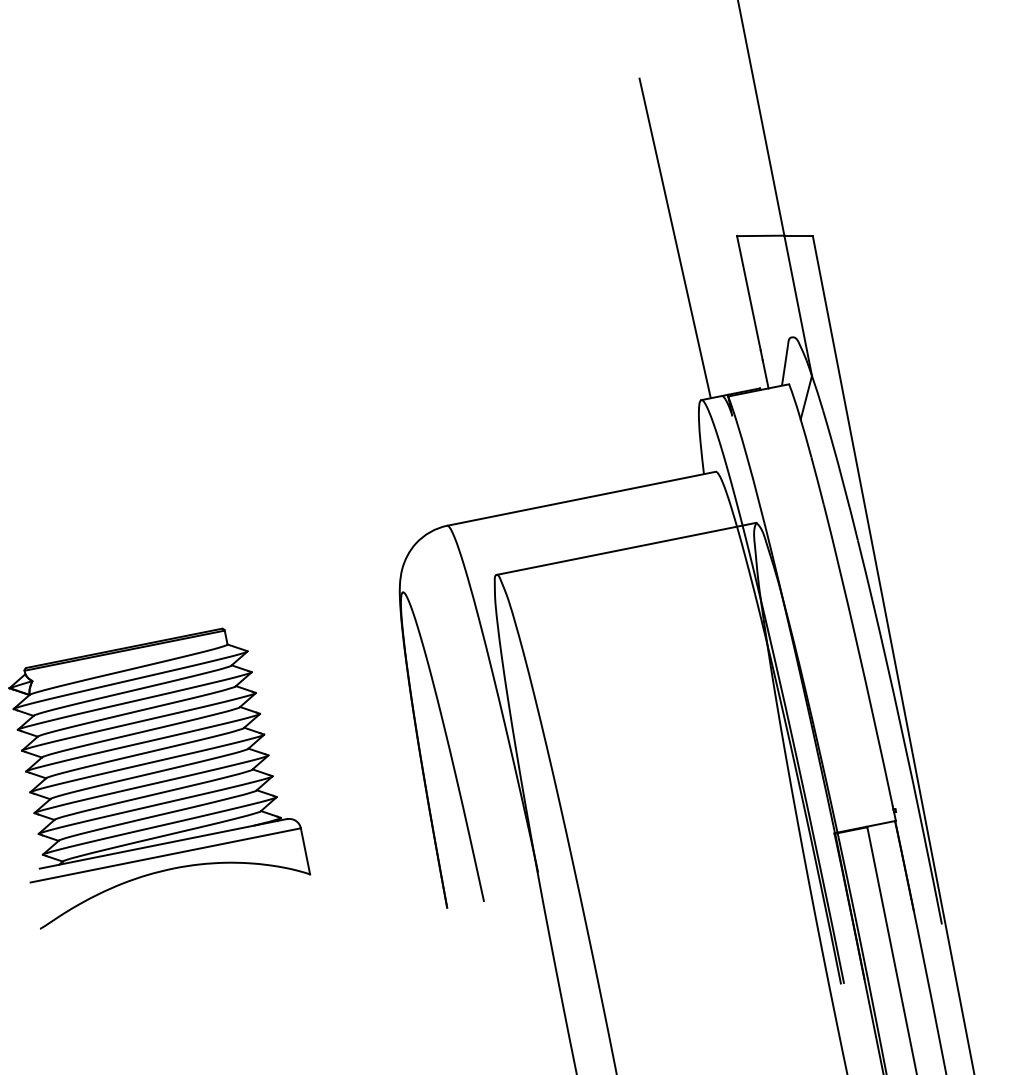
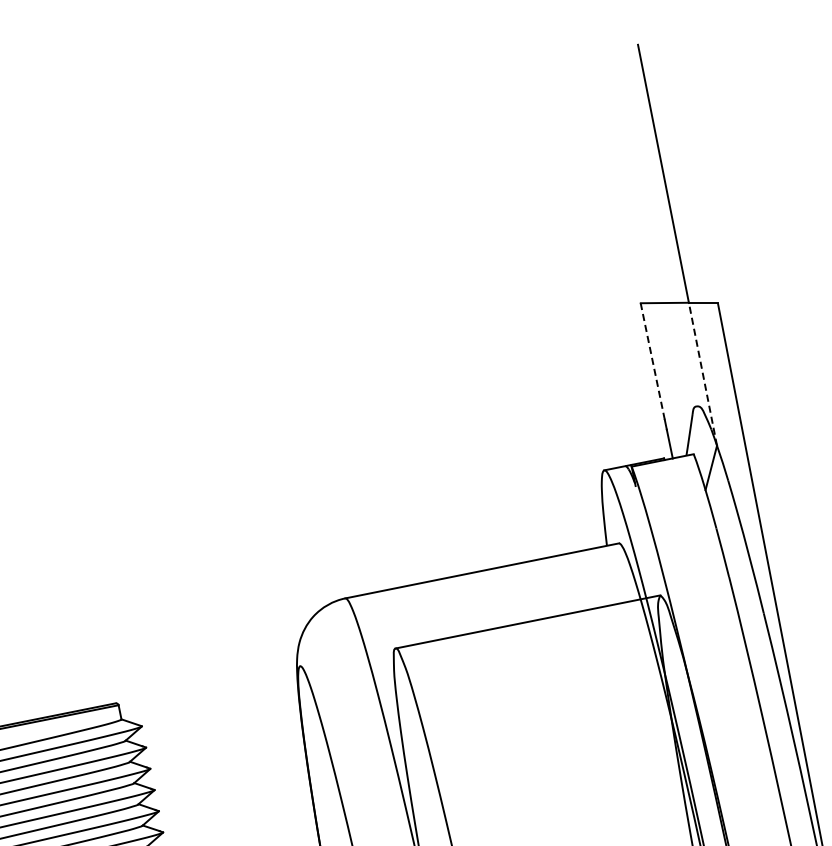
line: (674, 238) -> (576, 305), removed
line: (748, 293) -> (652, 361), solid -> dashed
line: (798, 305) -> (703, 373), solid -> dashed

